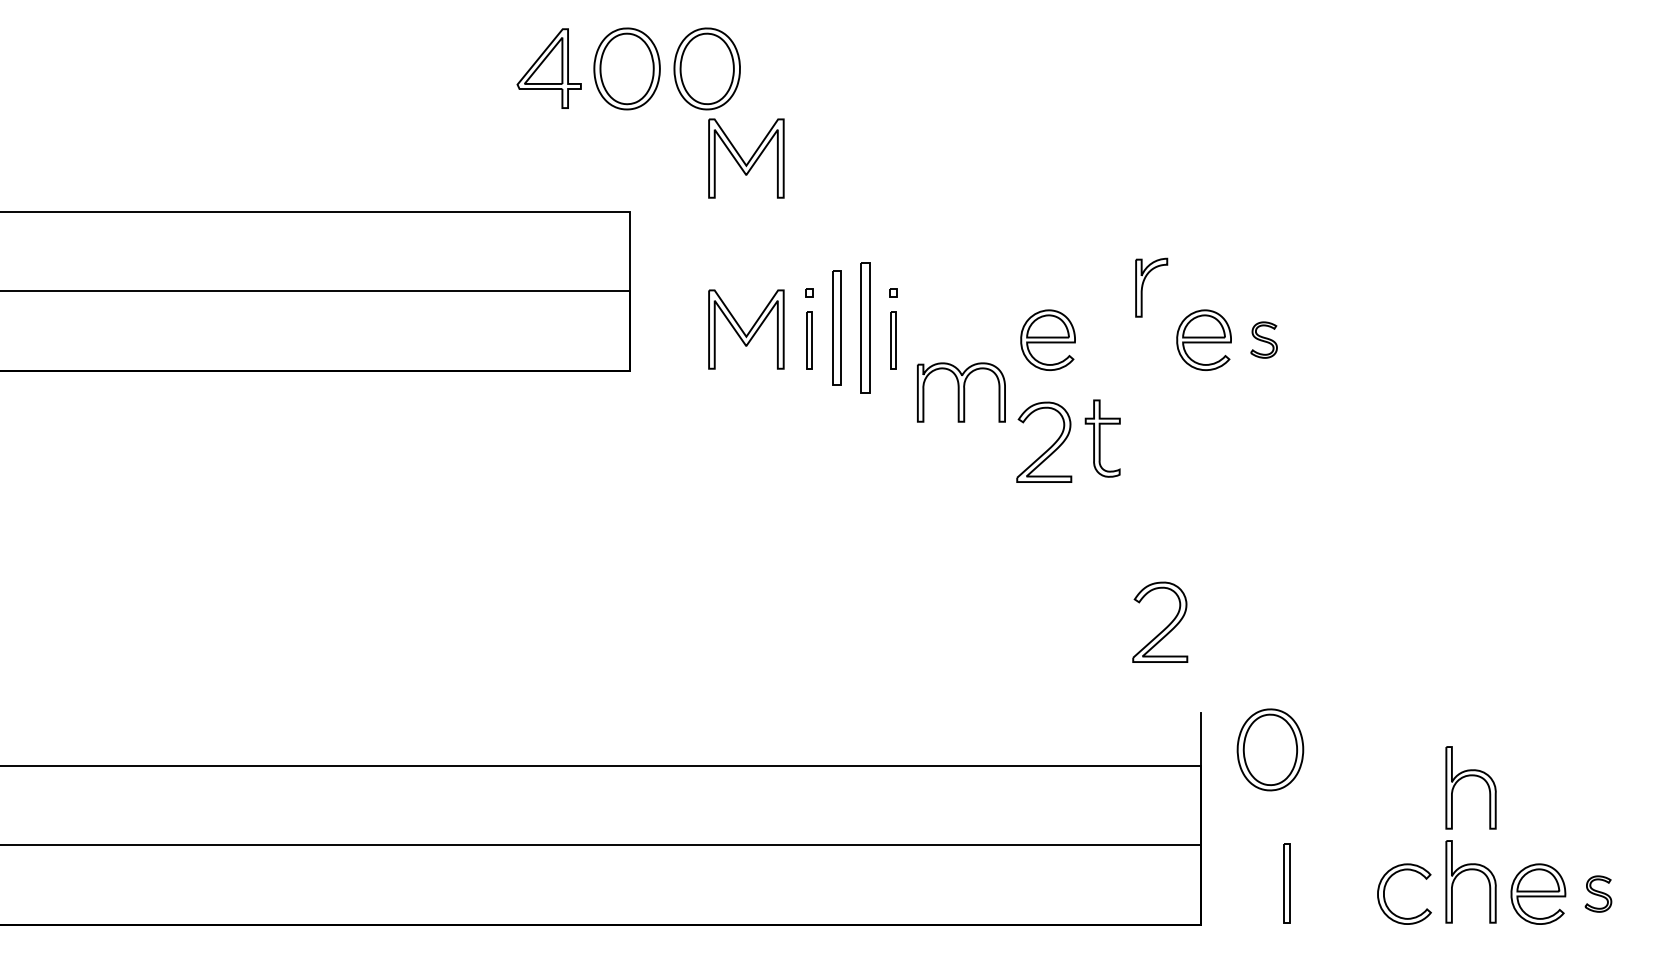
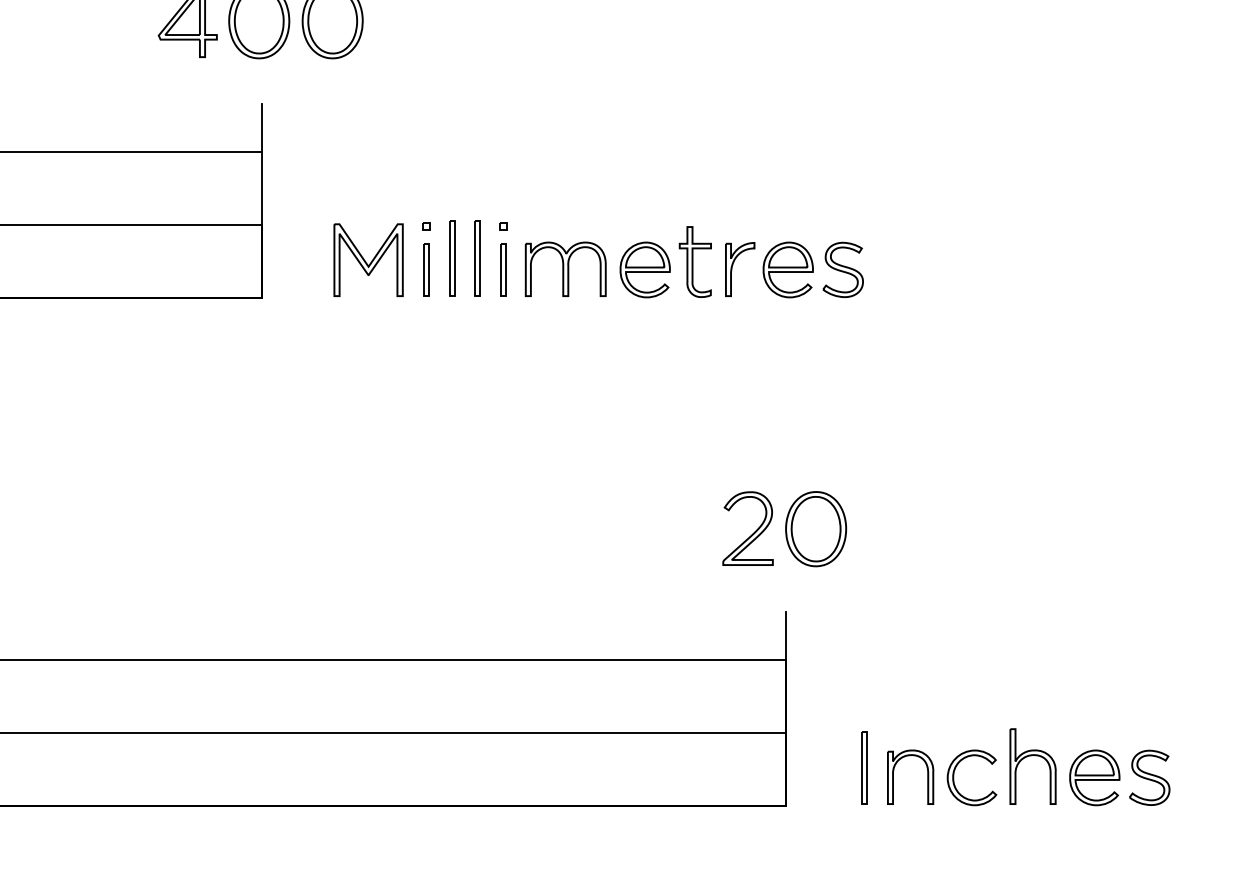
part: (746, 158) -> (368, 103), removed
line: (629, 184) -> (261, 127), added
part: (1143, 286) -> (732, 268), moved
part: (837, 327) -> (452, 258), size x0.71
part: (865, 327) -> (477, 258), size x0.62
part: (1263, 339) -> (842, 269), size x1.67
part: (961, 392) -> (565, 269), moved
part: (1102, 438) -> (695, 261), moved
part: (1050, 446) -> (647, 367), removed
part: (1270, 749) -> (816, 528), moved
part: (1470, 776) -> (1032, 669), removed
part: (1319, 893) -> (894, 777), added
part: (1598, 893) -> (1149, 777), size x1.67

